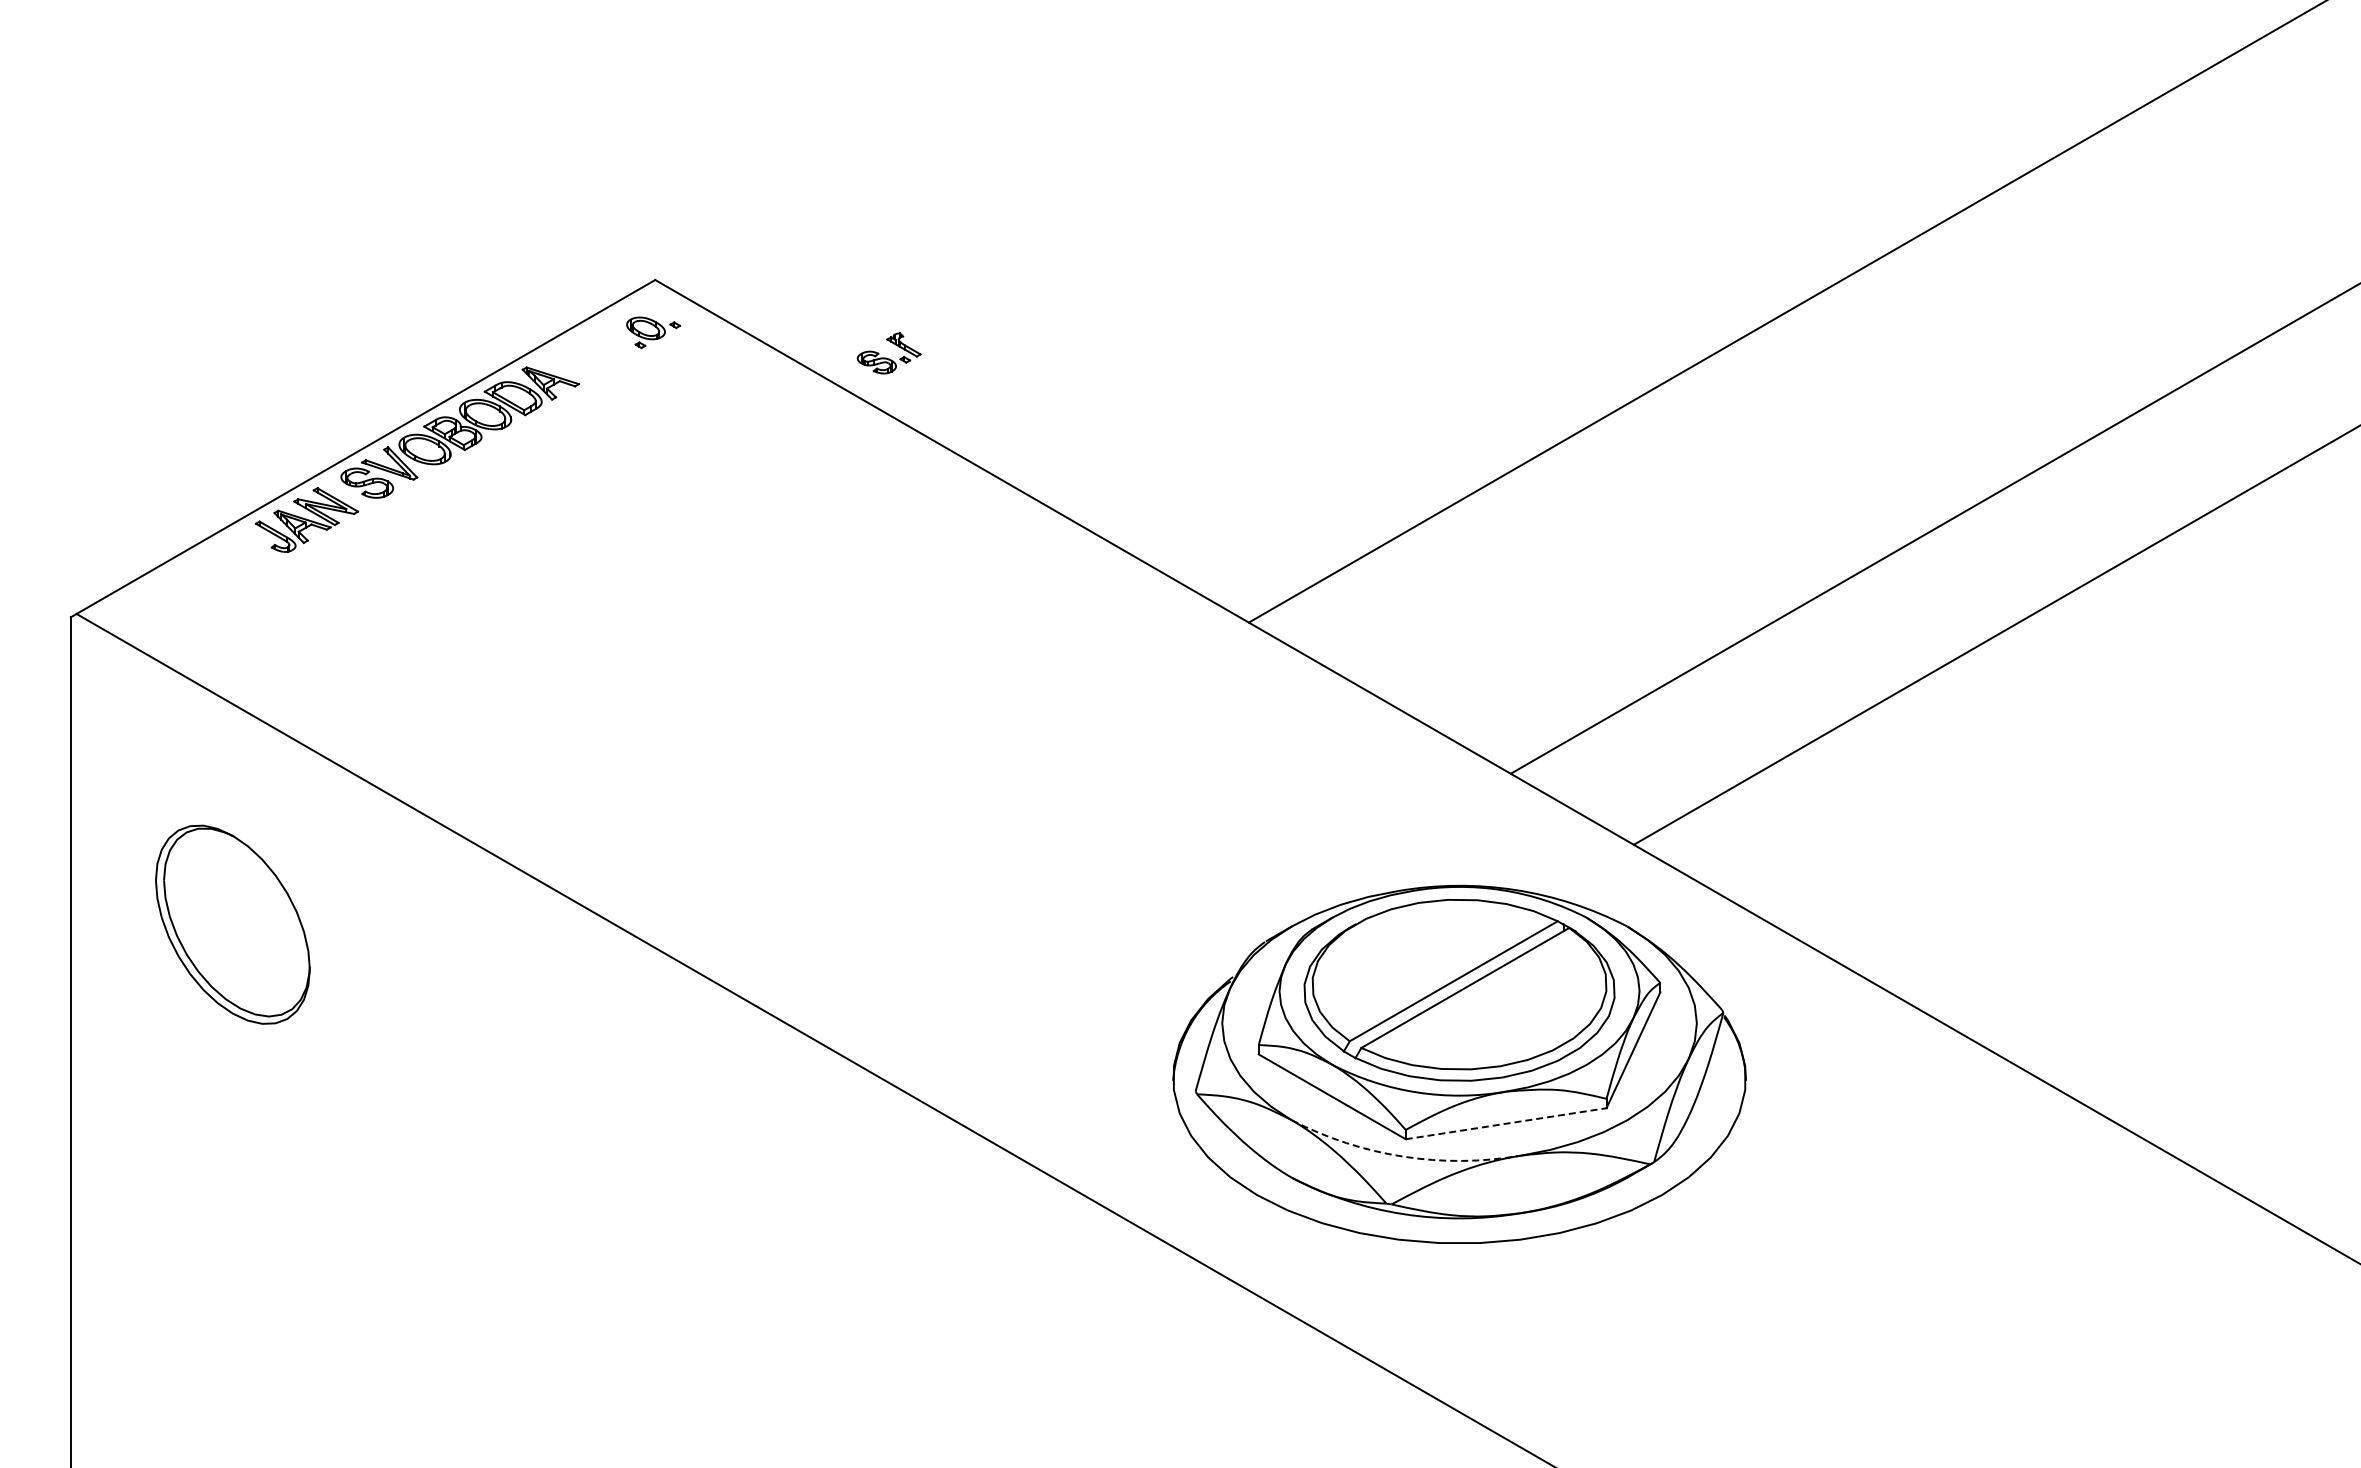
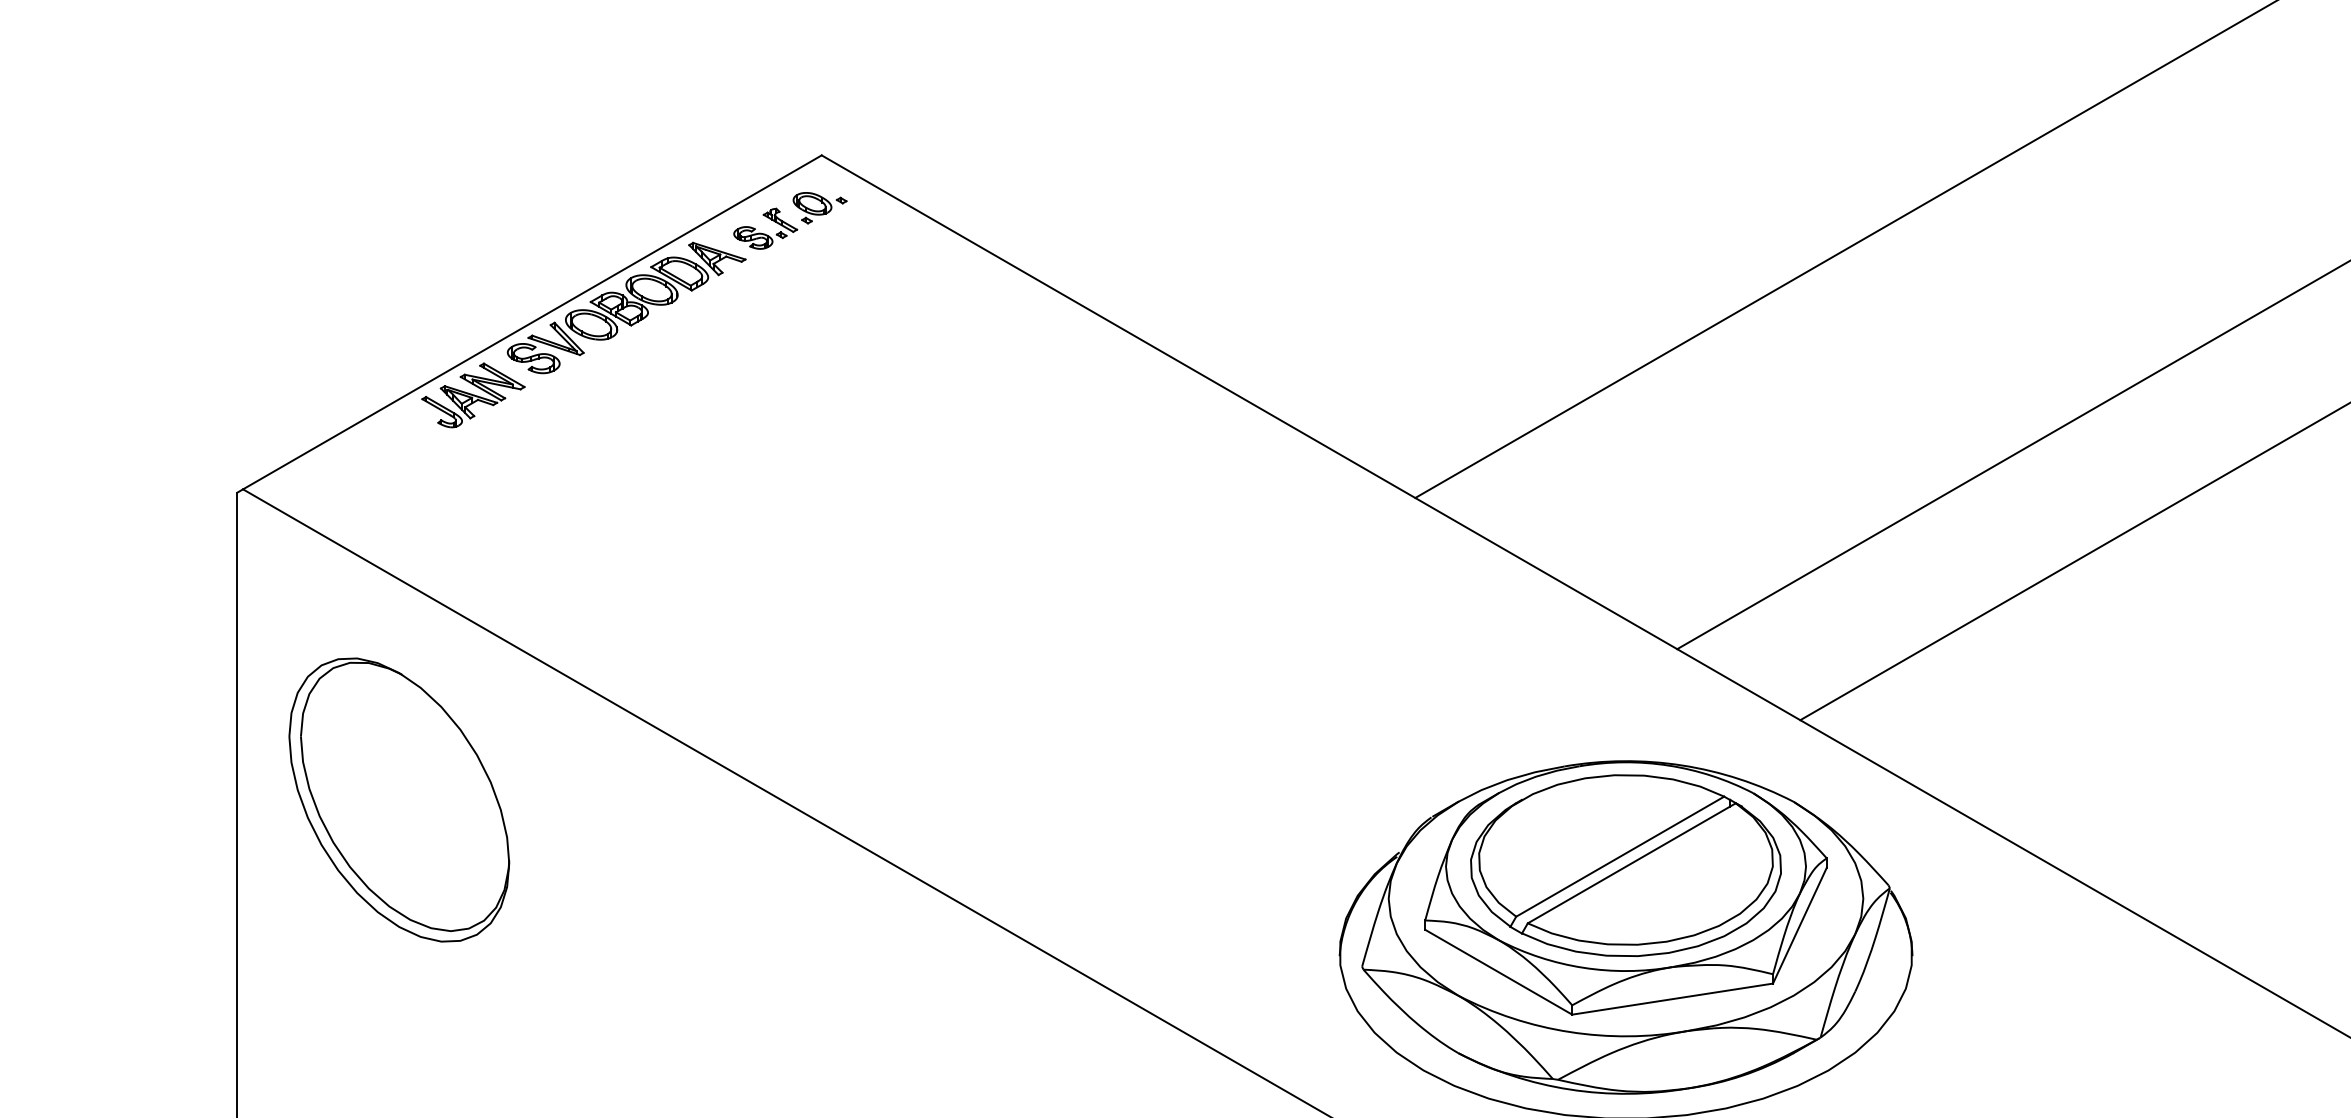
part: (888, 353) -> (764, 228), moved
part: (232, 924) -> (398, 799), size x1.43
line: (1506, 1123) -> (1672, 998), dashed -> solid
arc: (1403, 1156) -> (1569, 1031), dashed -> solid

